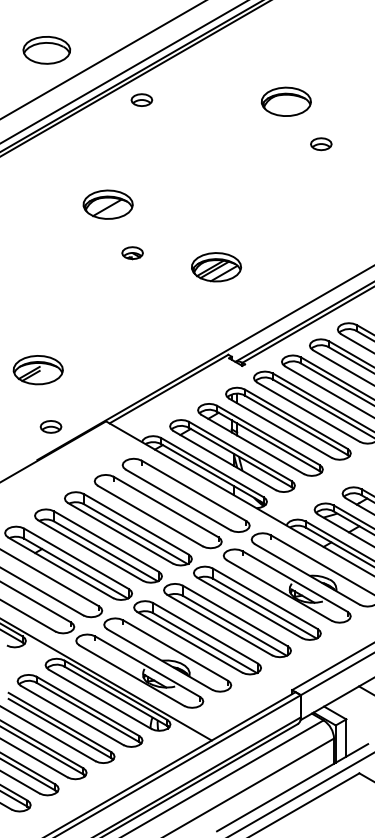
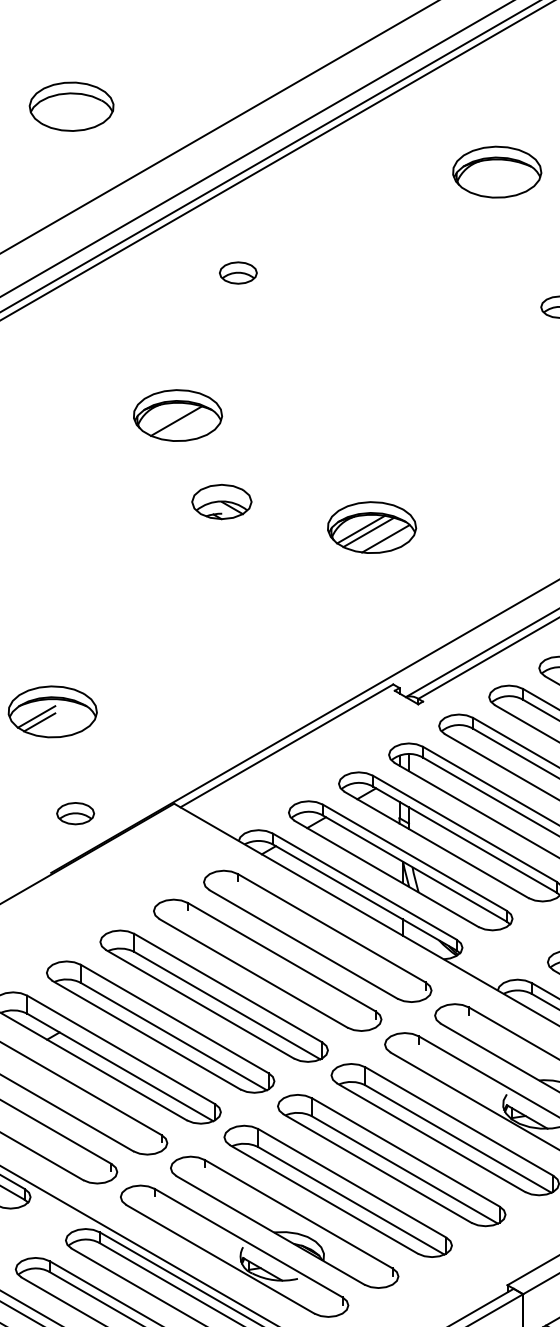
part: (46, 50) -> (71, 107), moved
part: (141, 99) -> (237, 271), moved
part: (286, 101) -> (497, 171), moved
part: (132, 253) -> (221, 502), size x1.6

